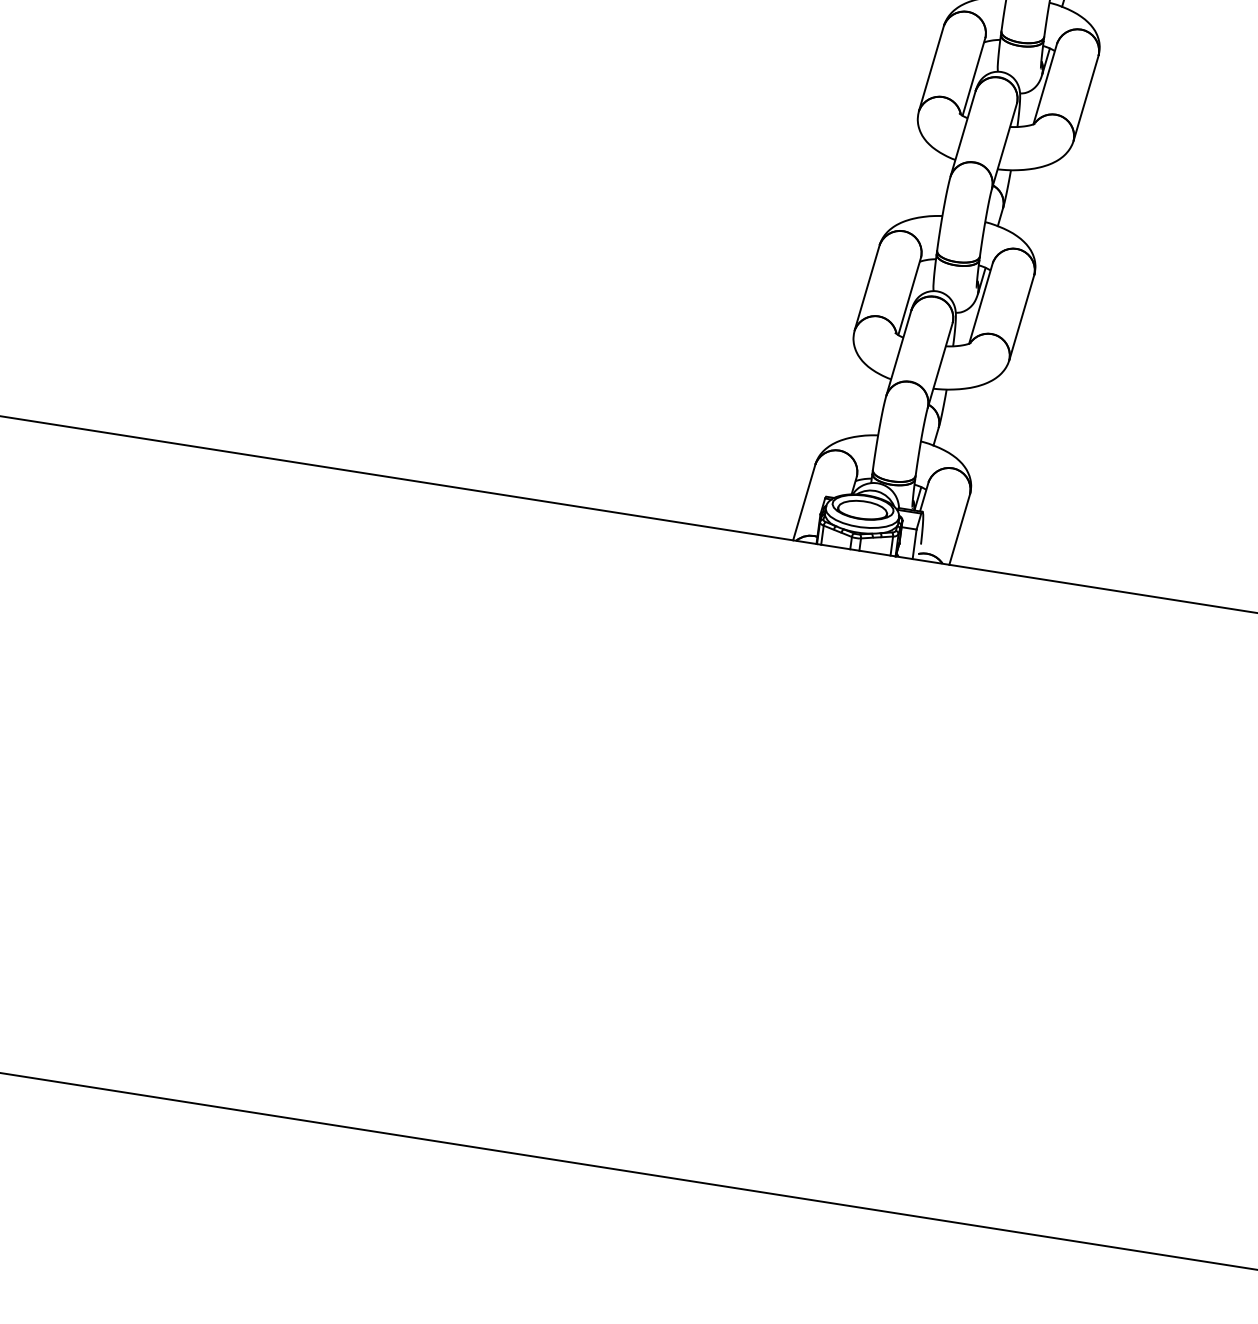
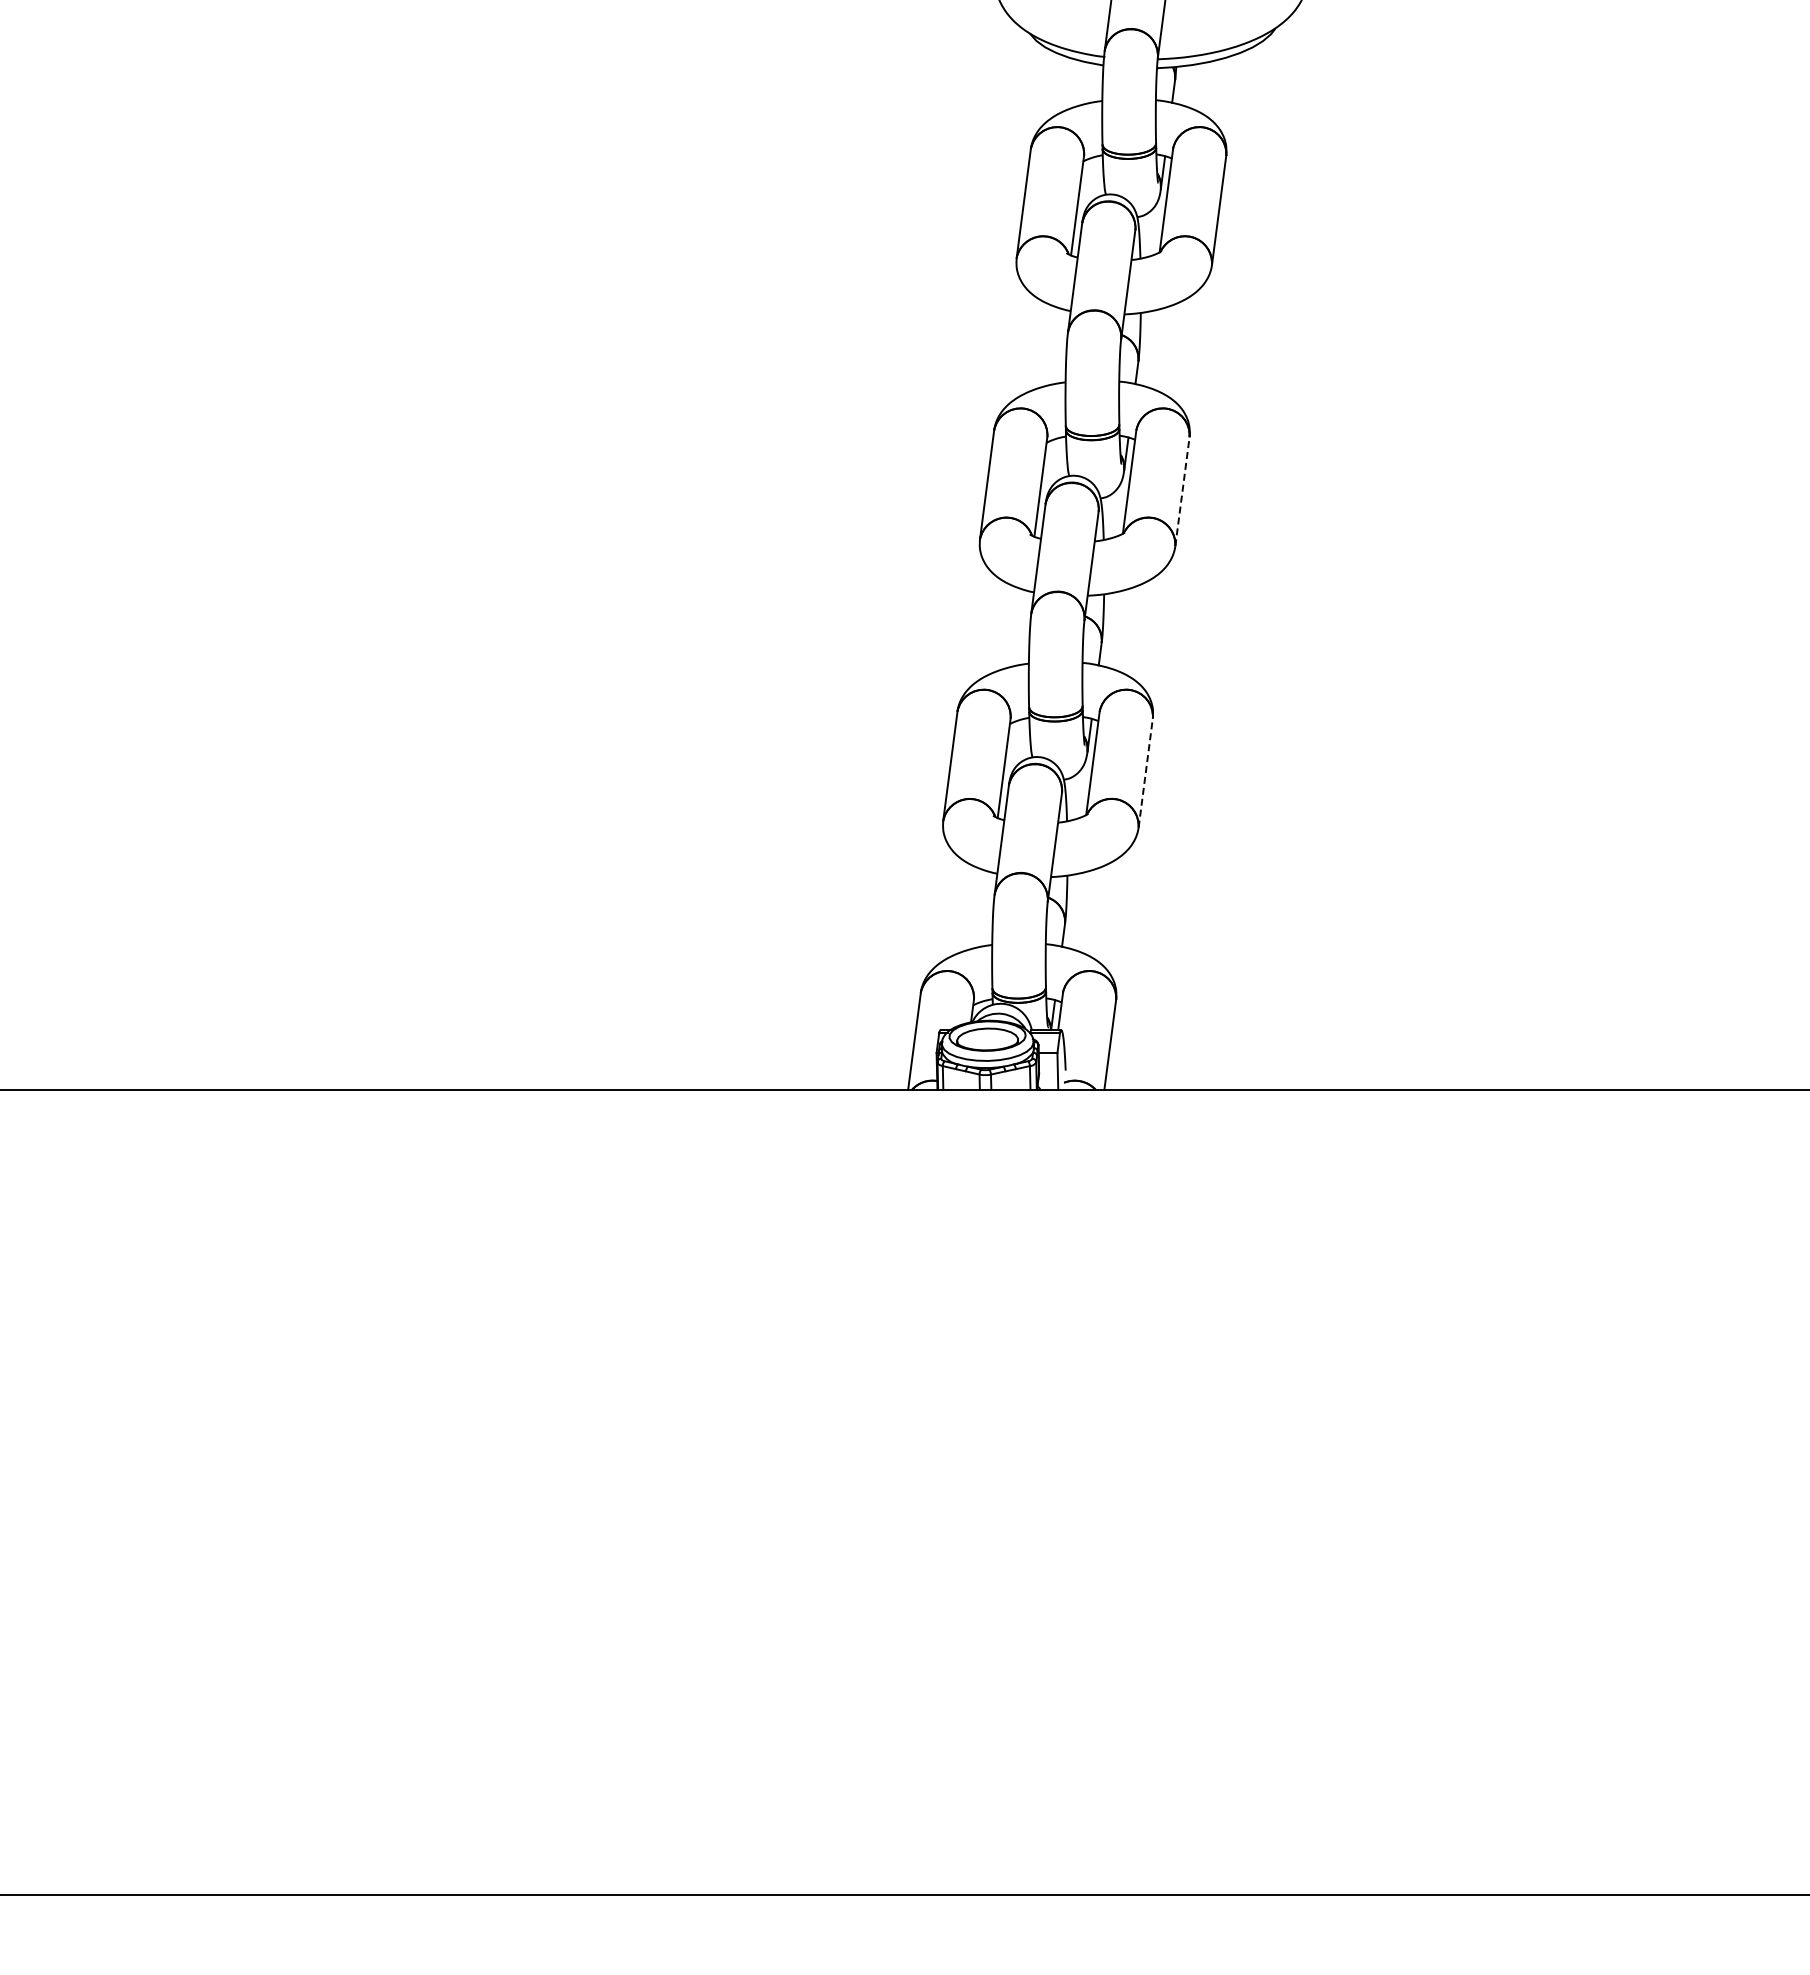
line: (1086, 98) -> (1182, 491), solid -> dashed
line: (1021, 318) -> (1145, 773), solid -> dashed

